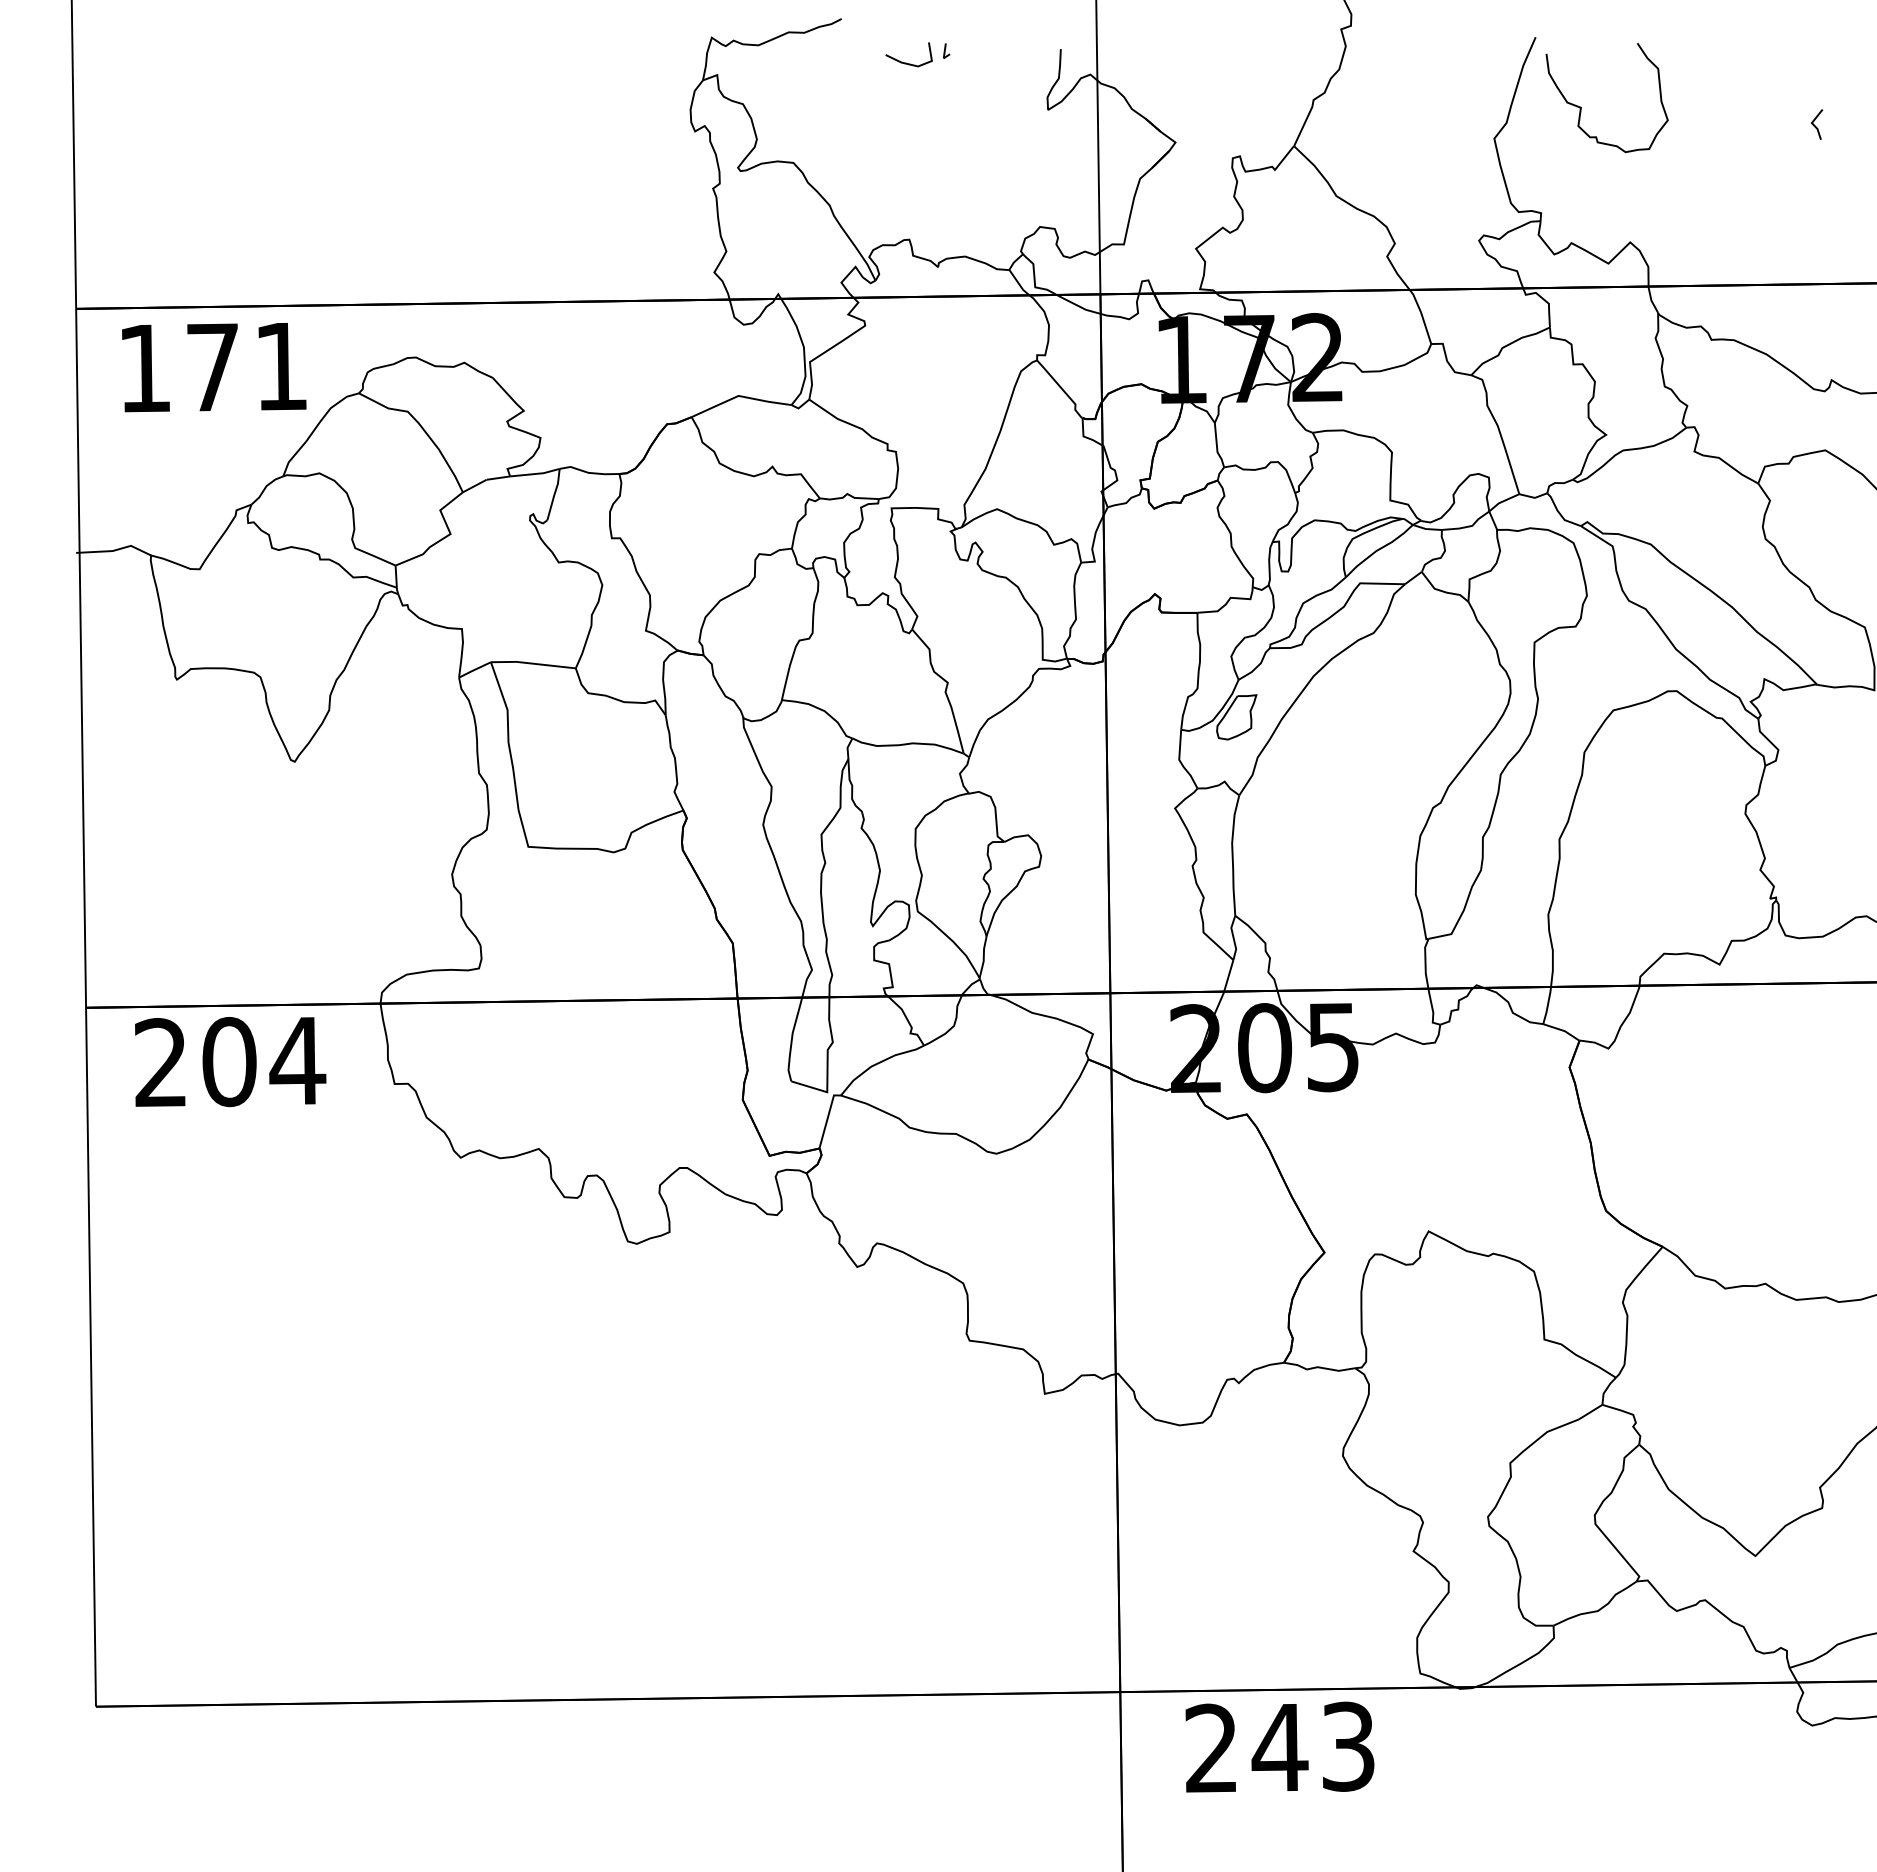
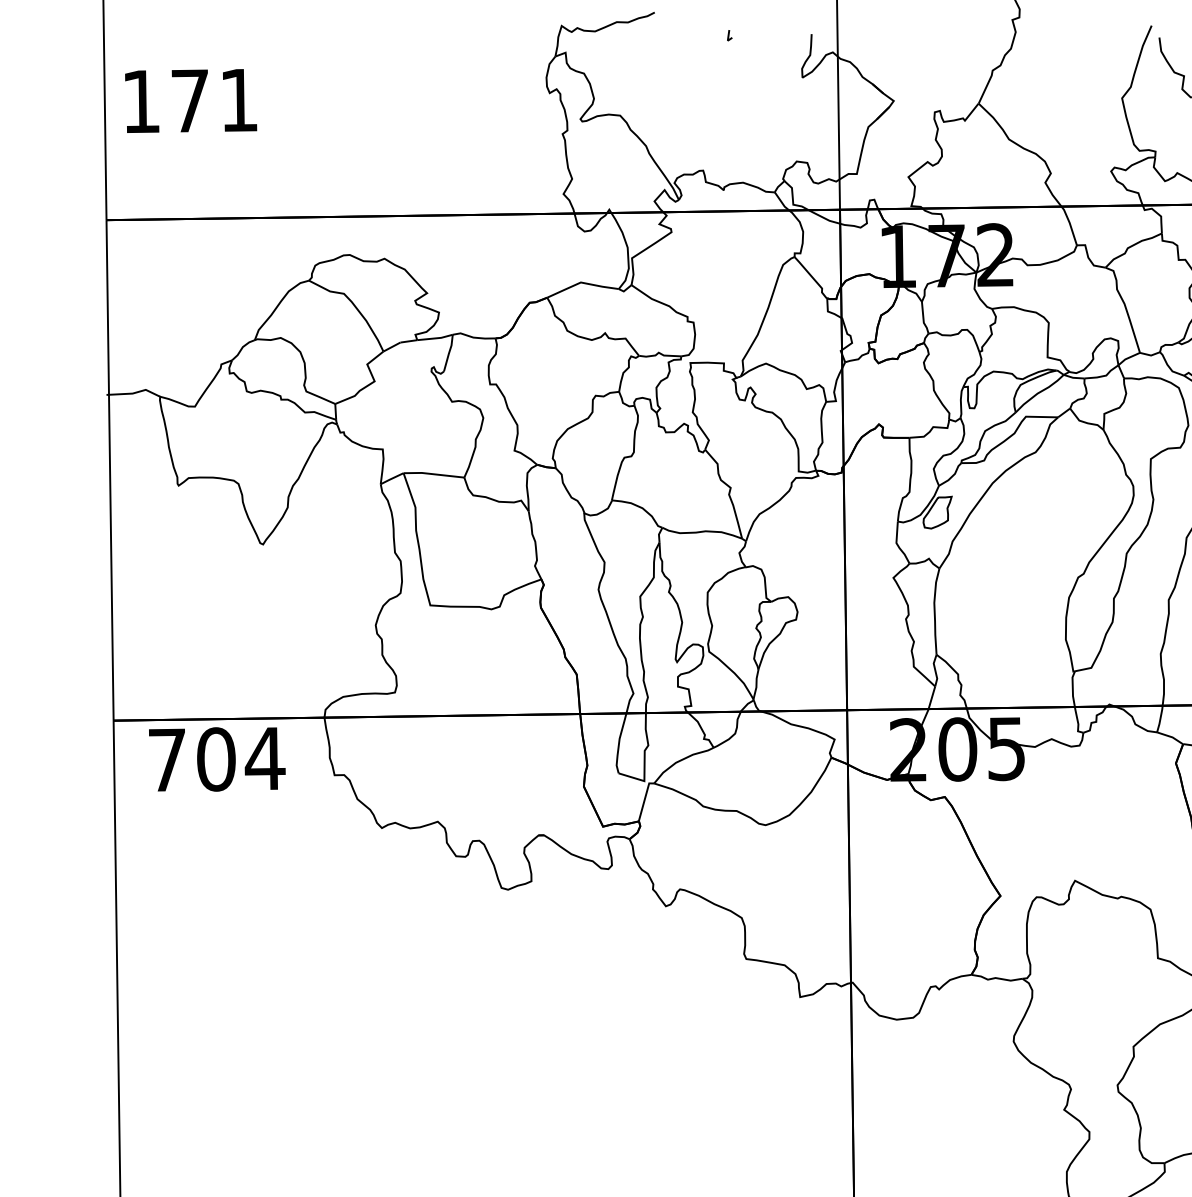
line: (906, 62) -> (701, 43), removed
text: (214, 367) -> (191, 101), moved
text: (160, 1062) -> (166, 759), 204 -> 704

